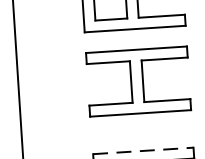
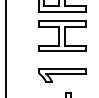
line: (142, 149) -> (62, 68), dashed -> solid

